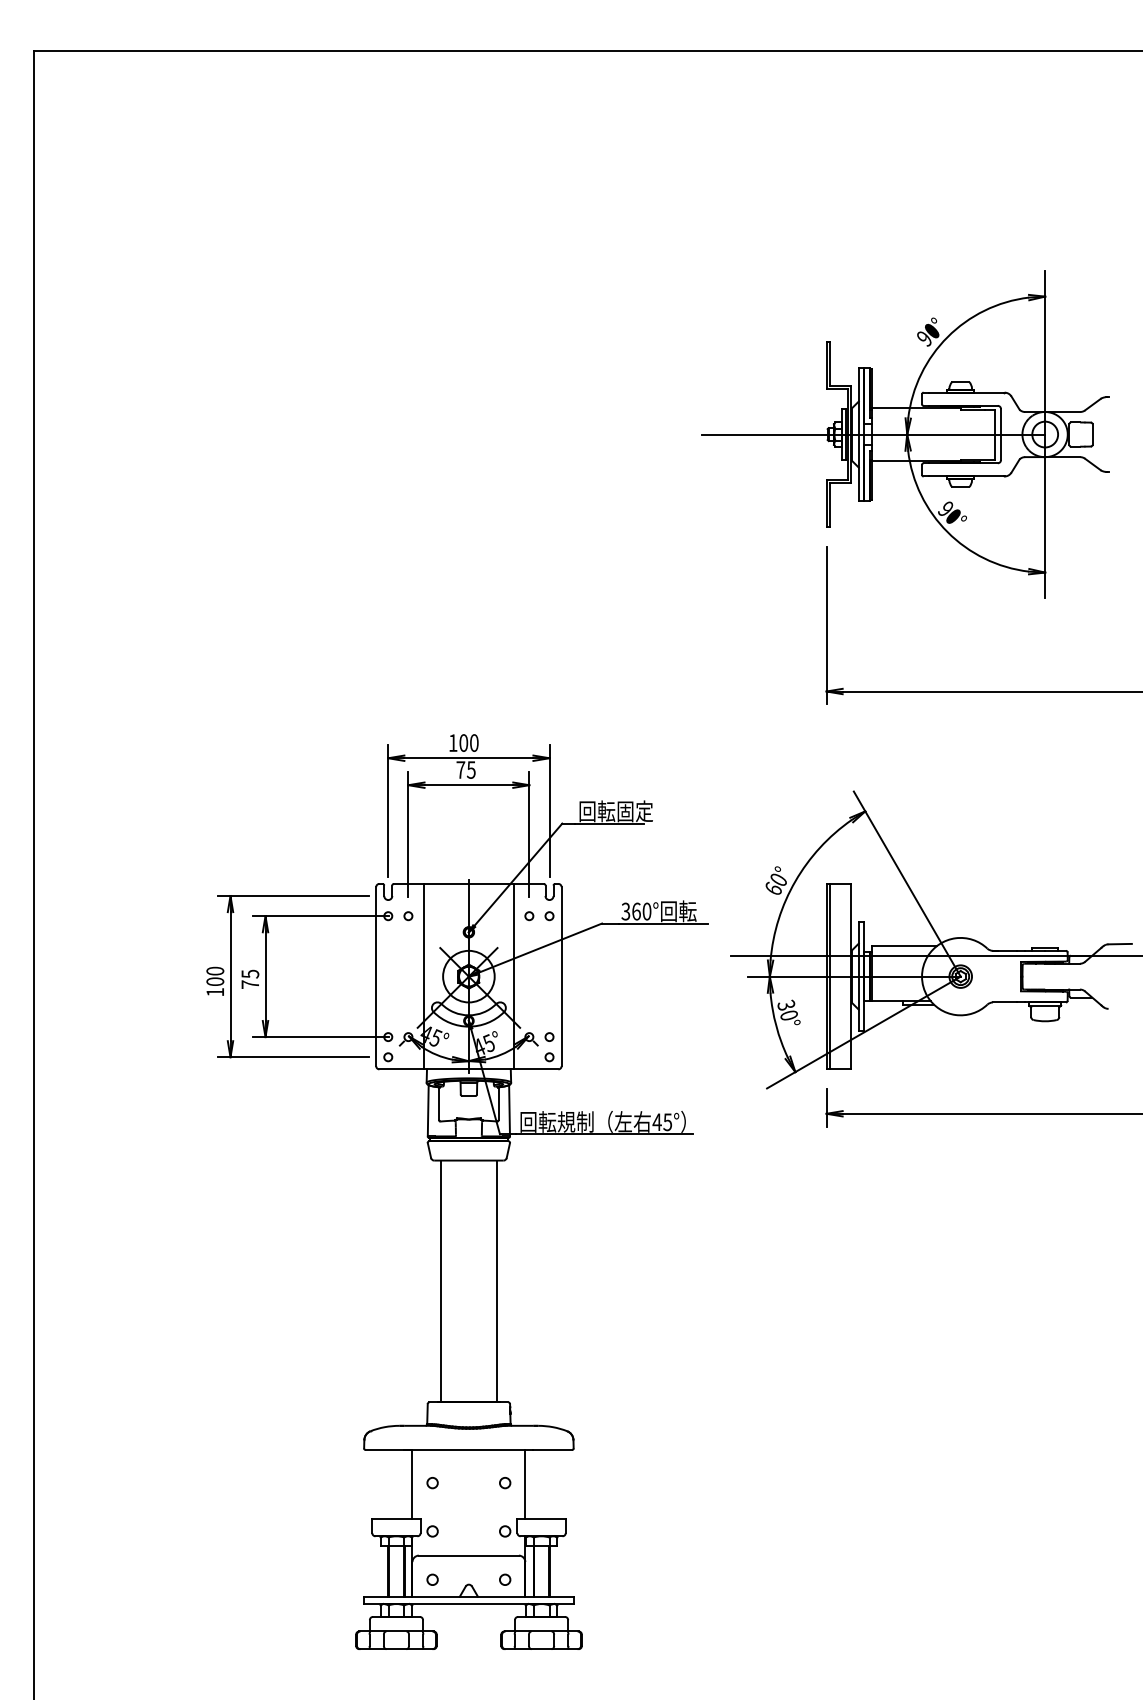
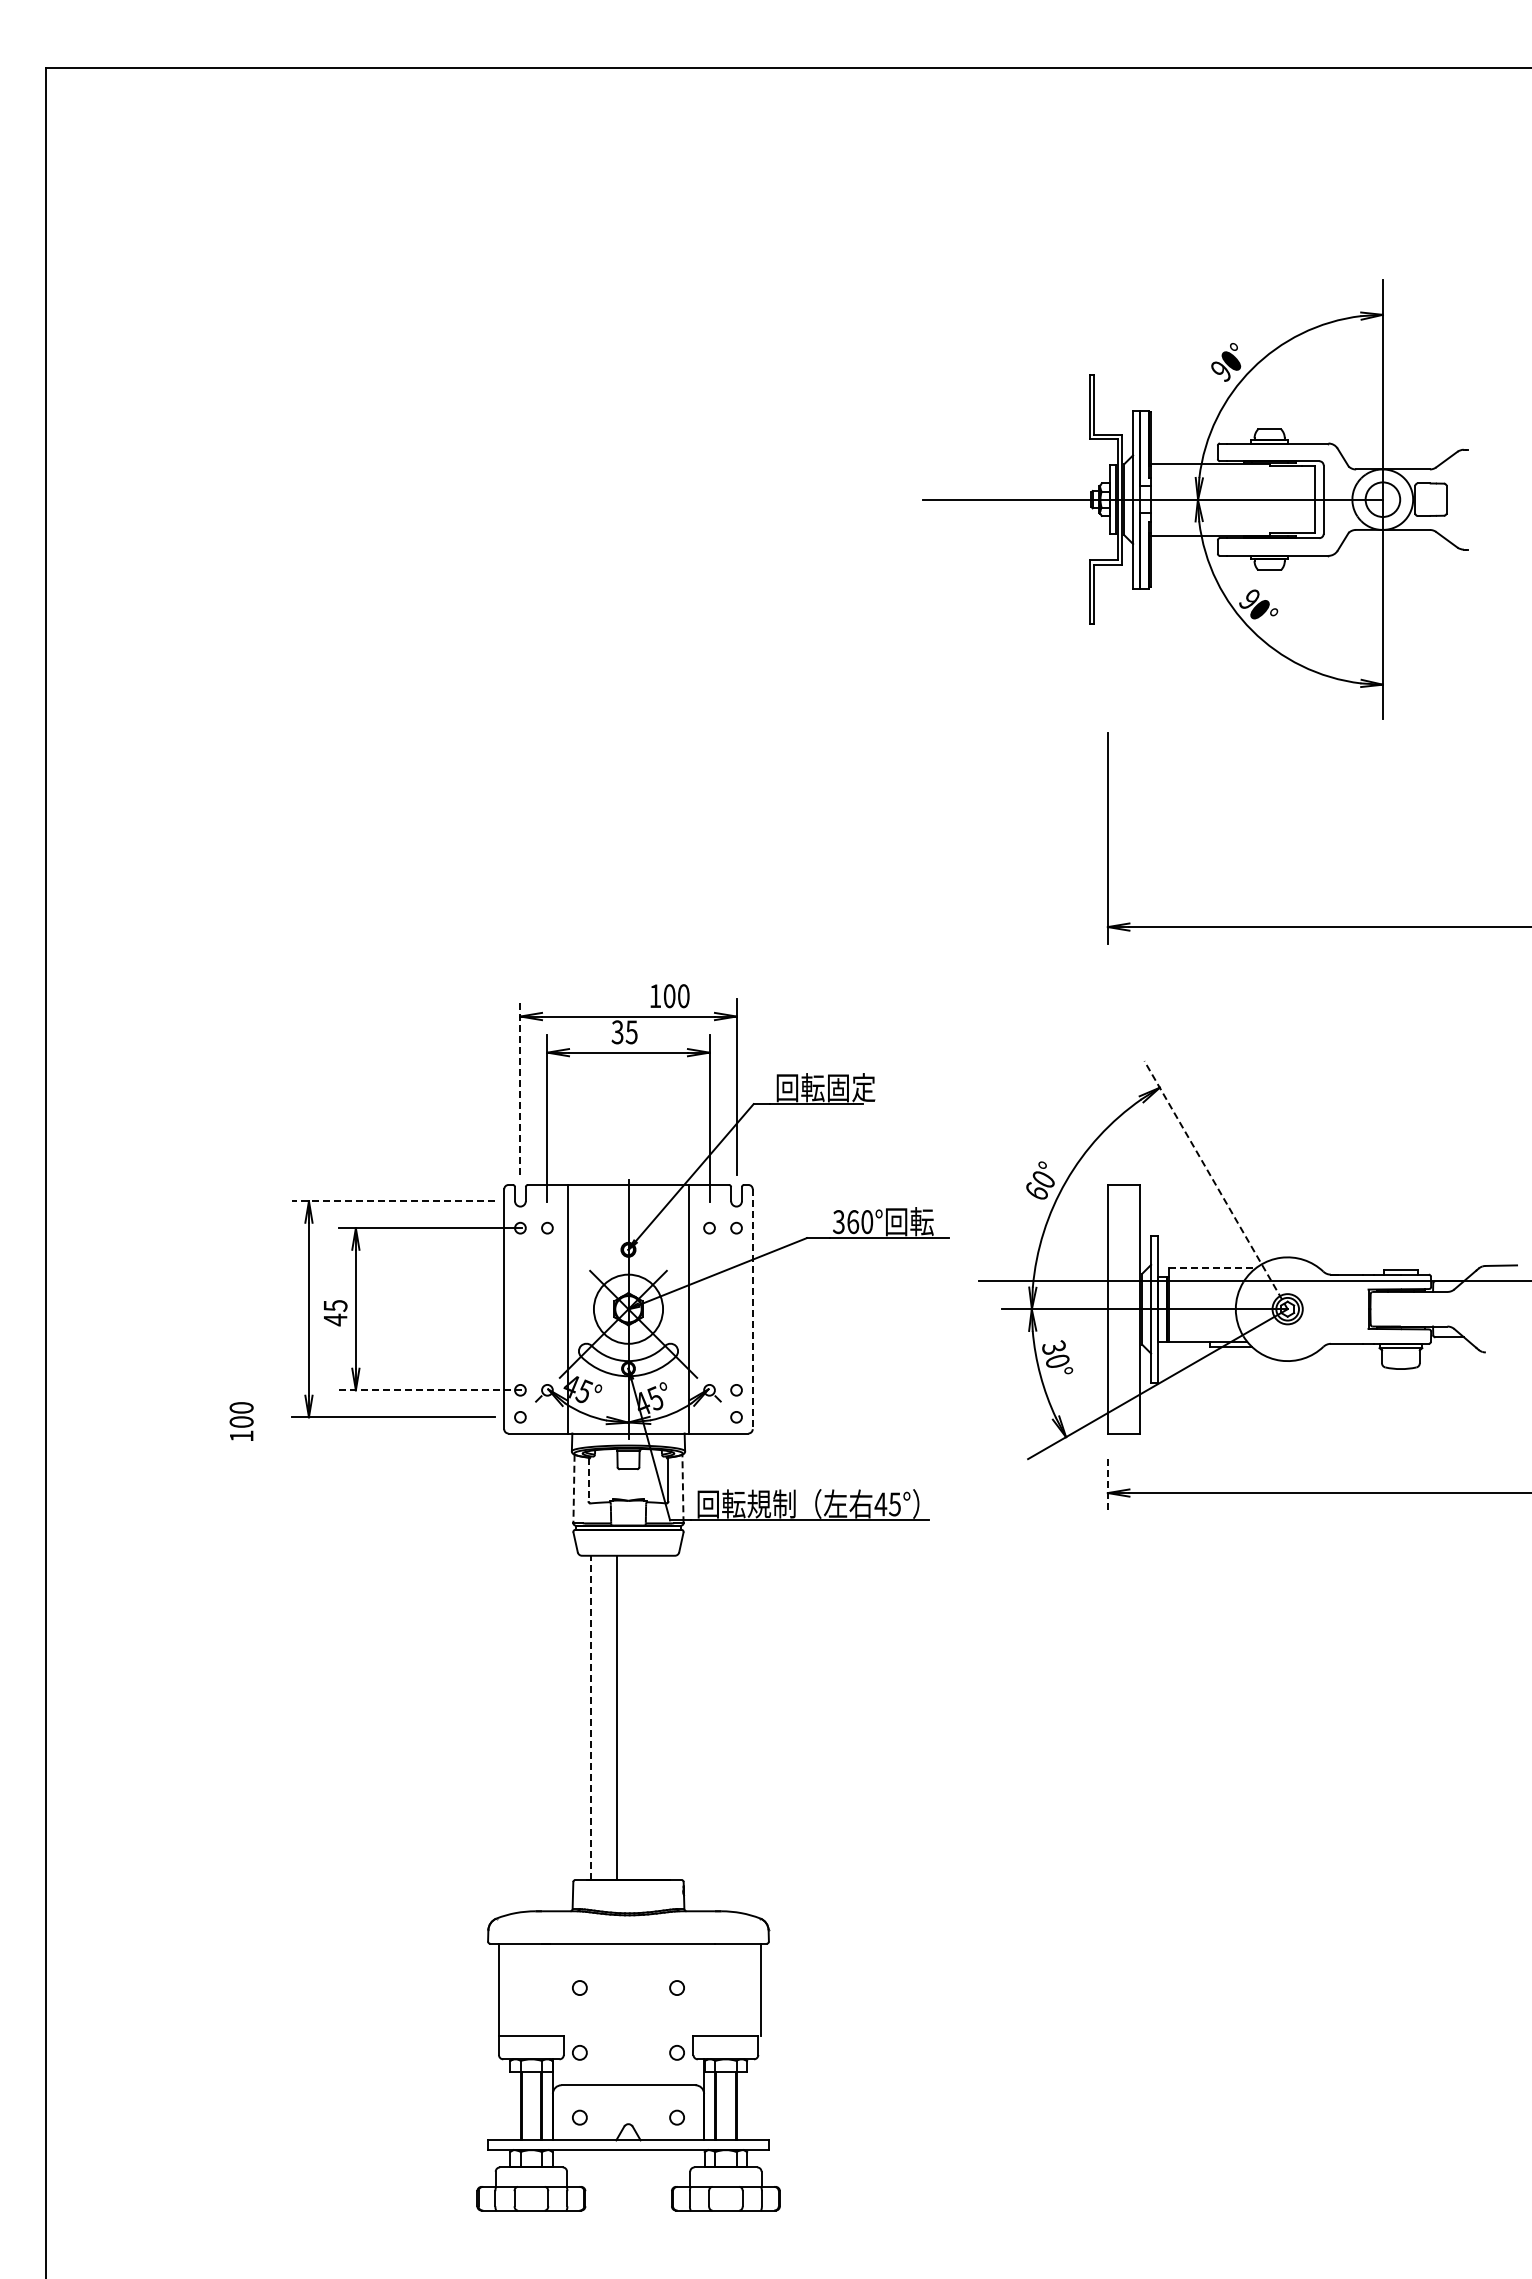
part: (905, 434) -> (1195, 499), moved
text: (463, 743) -> (669, 996), moved
text: (460, 770) -> (617, 1032), 75 -> 35
line: (388, 810) -> (520, 1086), solid -> dashed
line: (906, 883) -> (1215, 1184), solid -> dashed
line: (292, 896) -> (392, 1201), solid -> dashed
line: (905, 946) -> (1213, 1268), solid -> dashed
line: (561, 976) -> (752, 1309), solid -> dashed
line: (830, 976) -> (1112, 1308), removed
text: (215, 981) -> (241, 1421), moved
text: (250, 984) -> (335, 1319), 75 -> 45
line: (320, 1037) -> (429, 1390), solid -> dashed
line: (439, 1103) -> (588, 1479), solid -> dashed
line: (826, 1108) -> (1107, 1485), solid -> dashed
line: (509, 1110) -> (682, 1488), solid -> dashed
line: (428, 1111) -> (574, 1489), solid -> dashed
line: (440, 1281) -> (590, 1717), solid -> dashed
line: (497, 1281) -> (617, 1717), moved
line: (412, 1484) -> (498, 1989), moved
line: (525, 1484) -> (761, 1989), moved

